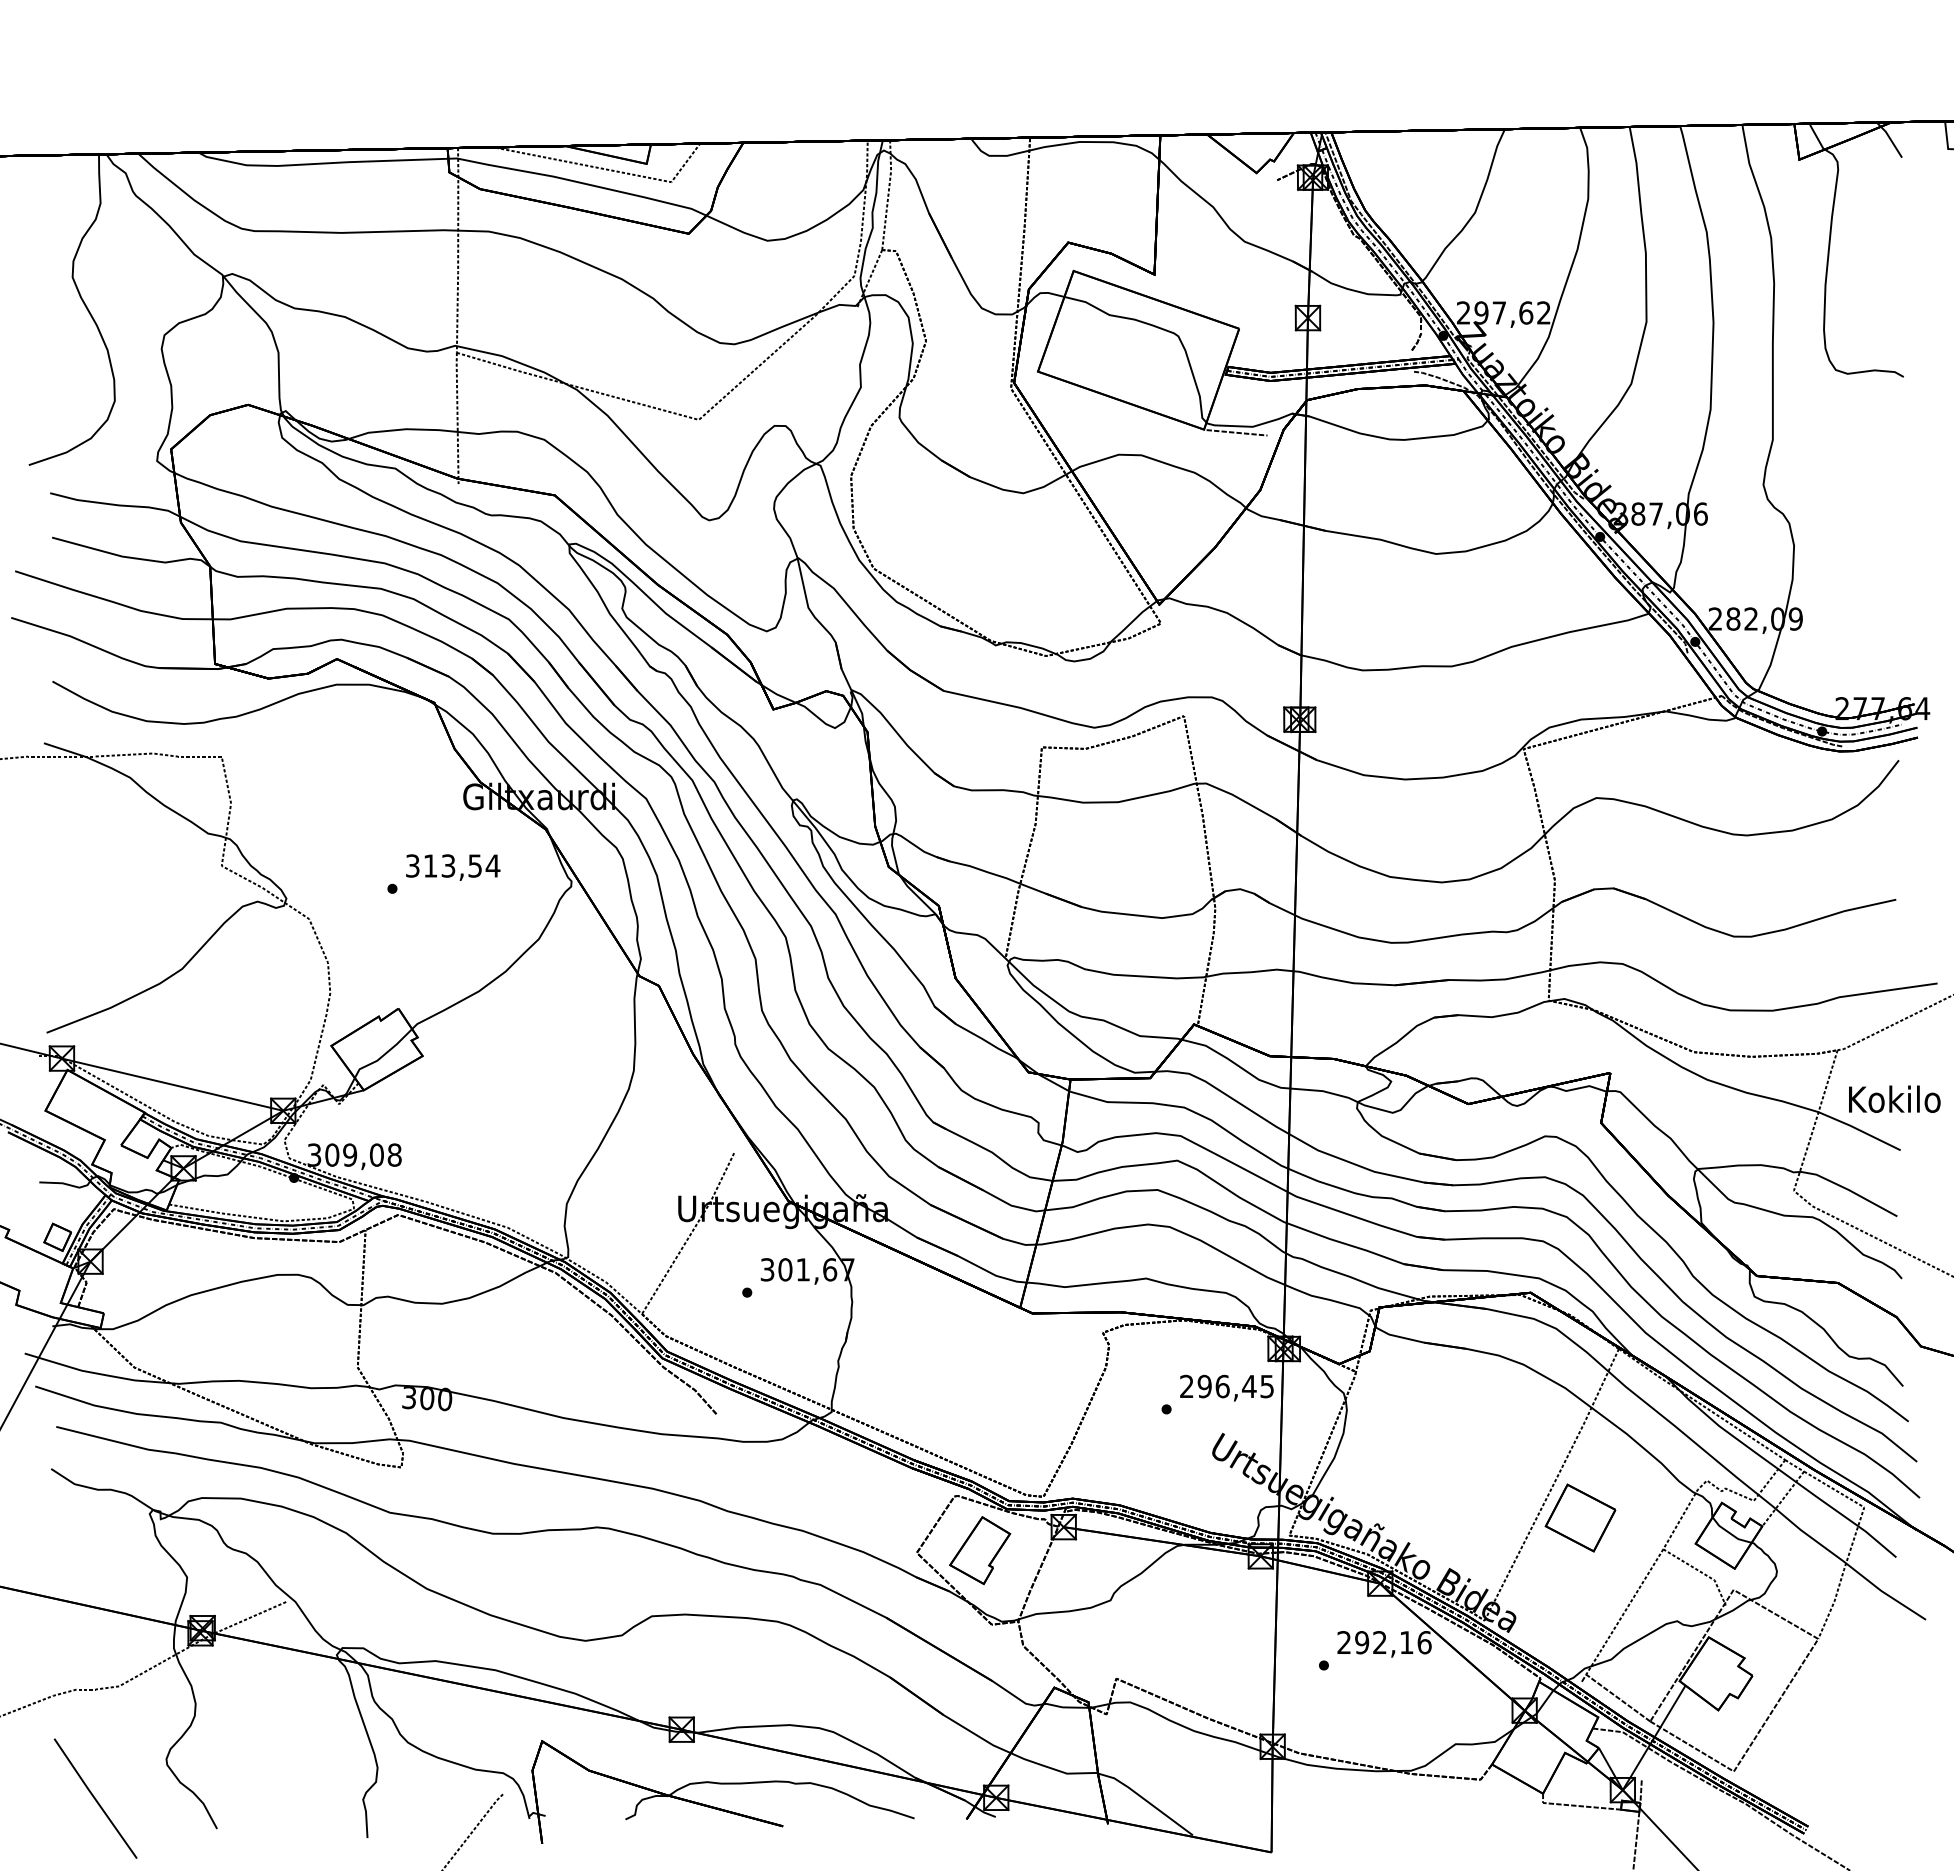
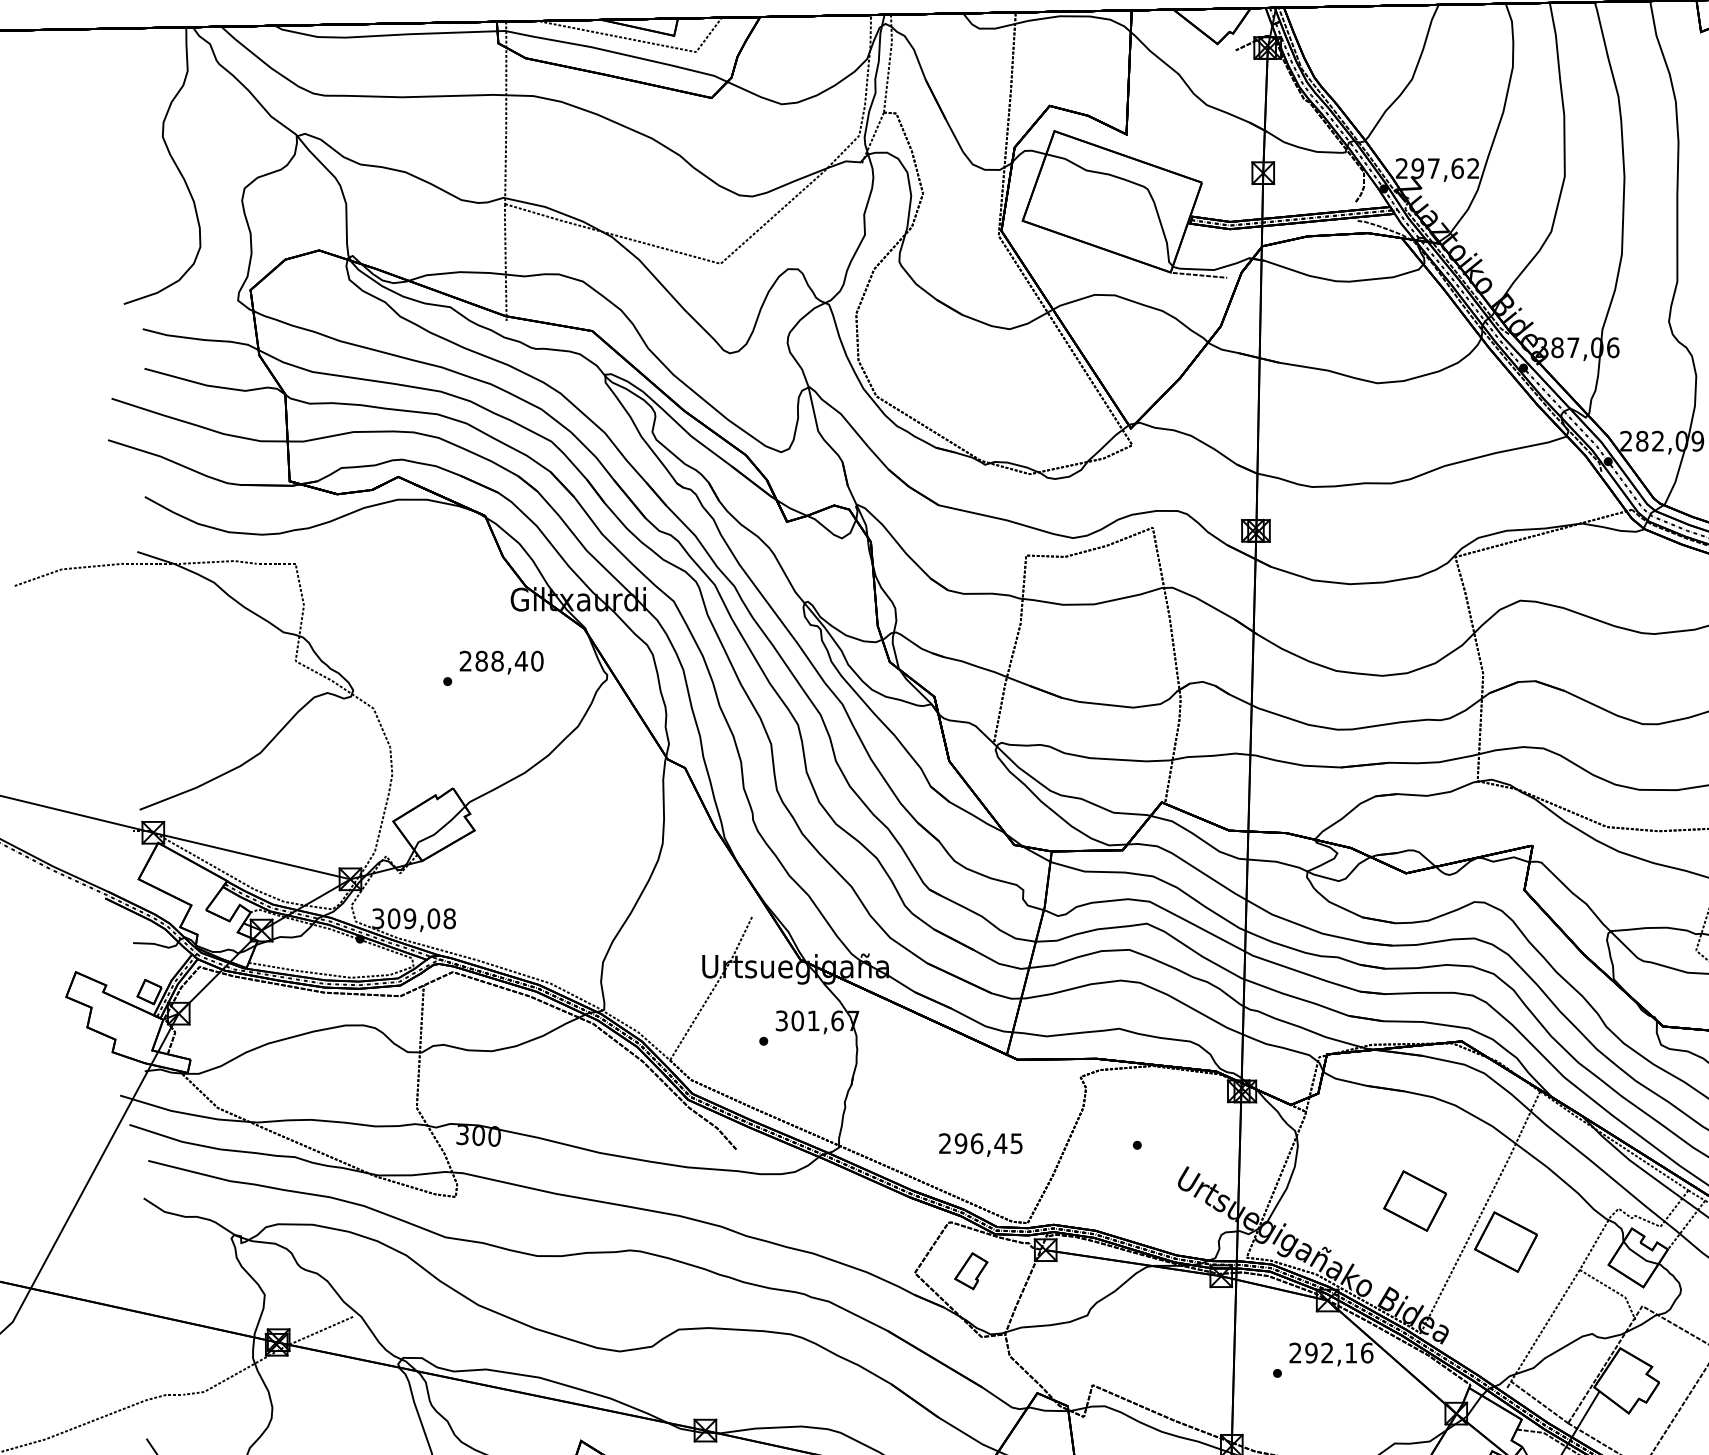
text: (453, 865) -> (502, 660), 313,54 -> 288,40
text: (1226, 1387) -> (980, 1144), moved
part: (1478, 1471) -> (1415, 1200), added
part: (980, 1550) -> (971, 1270), size x0.6

